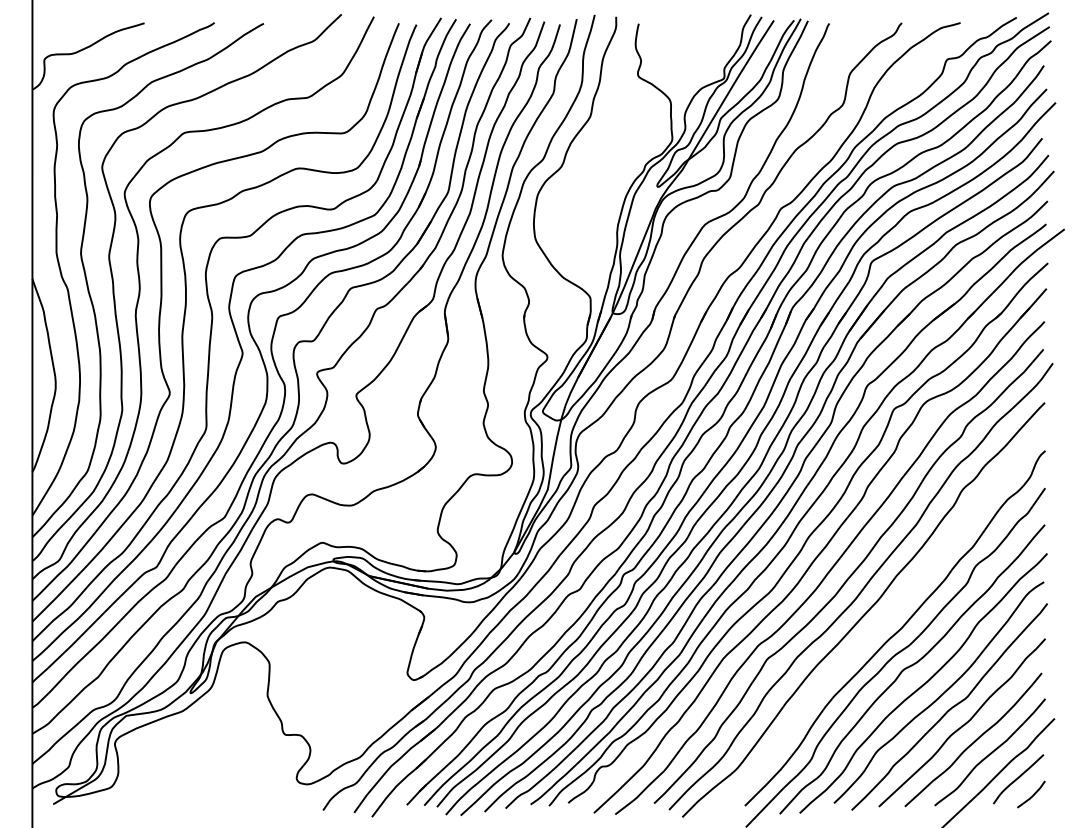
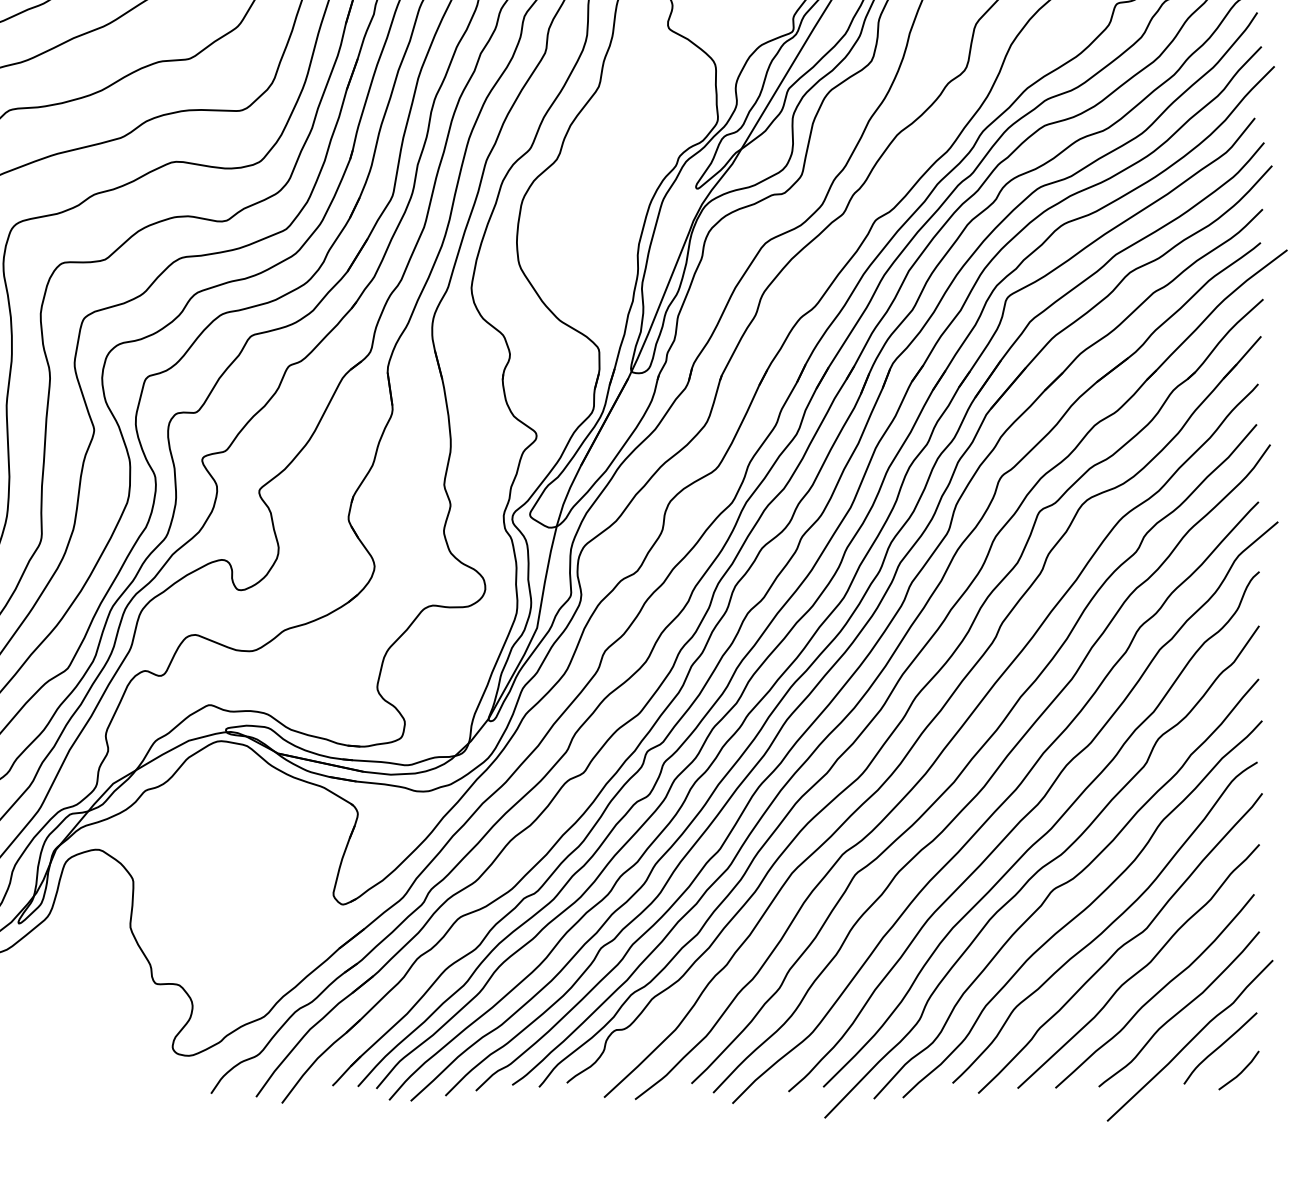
curve: (890, 612) -> (1034, 806), added

